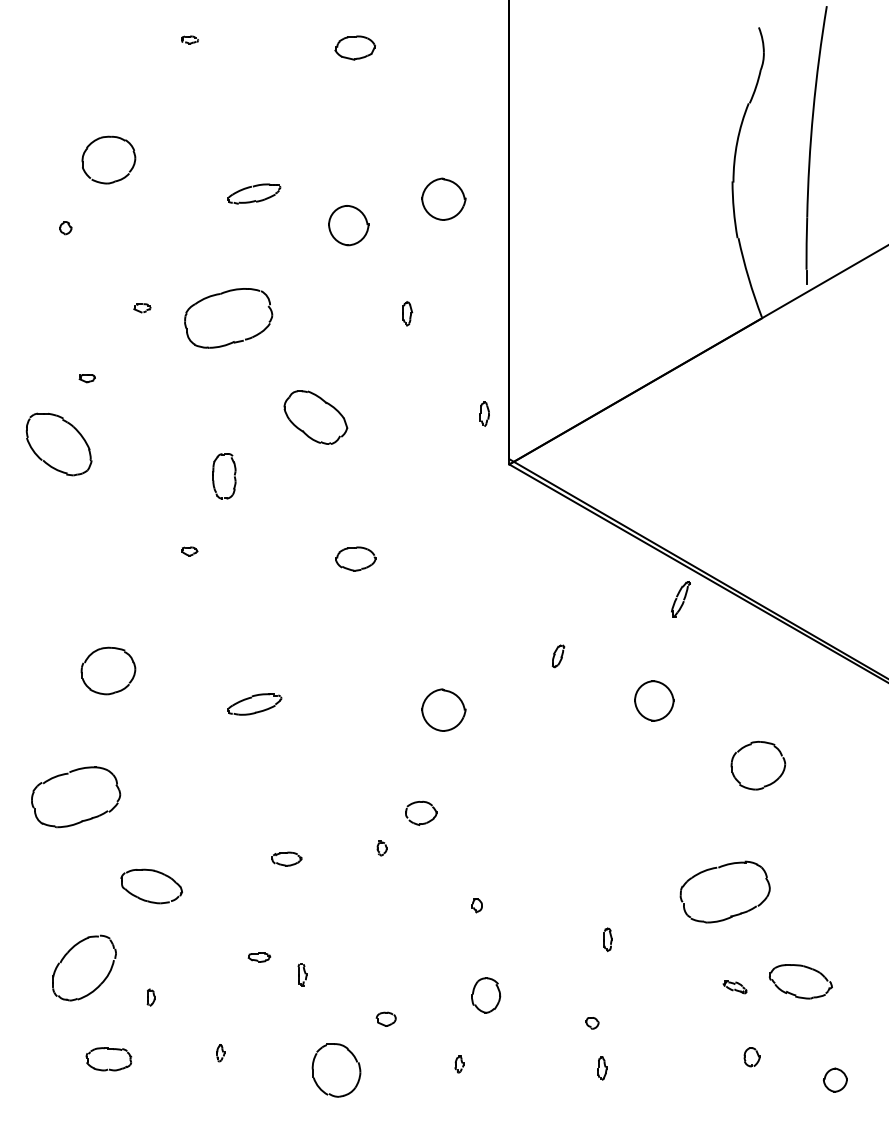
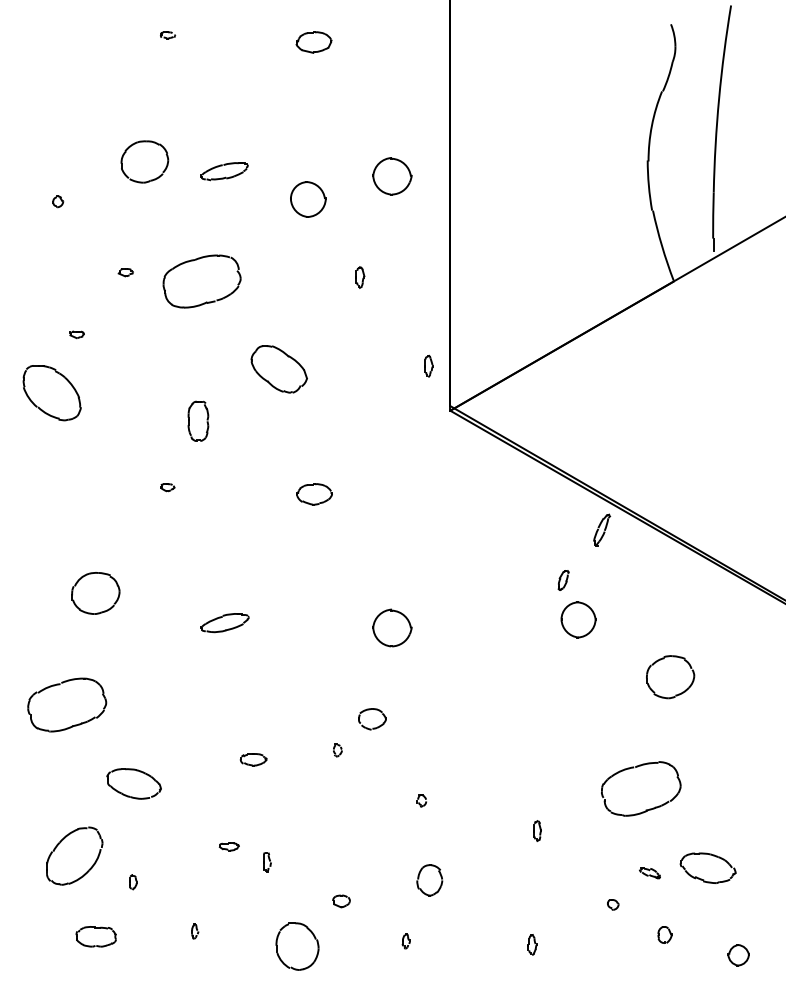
part: (108, 159) -> (144, 161), moved
part: (558, 656) -> (563, 580), moved
part: (592, 1023) -> (613, 905), moved

